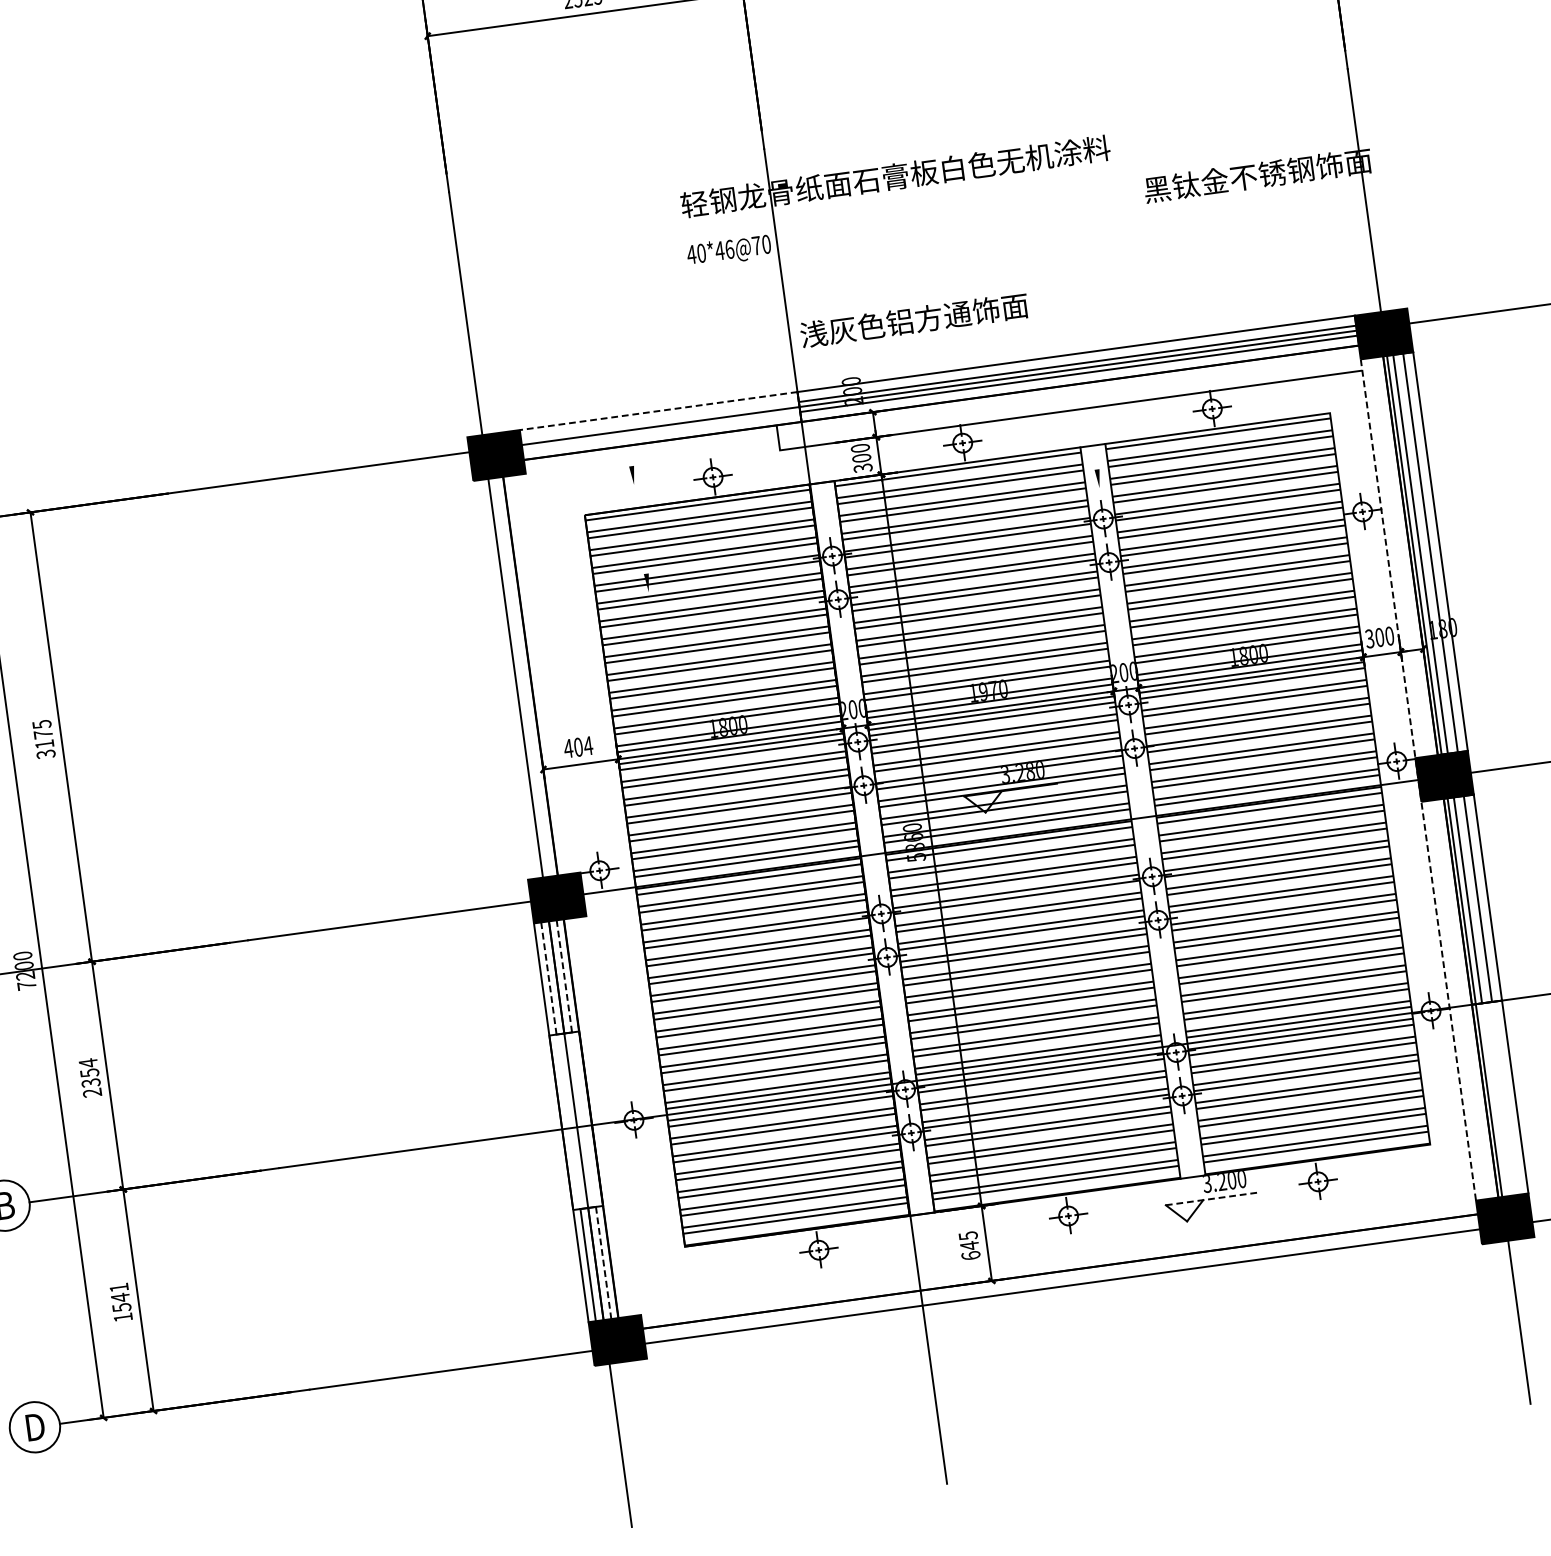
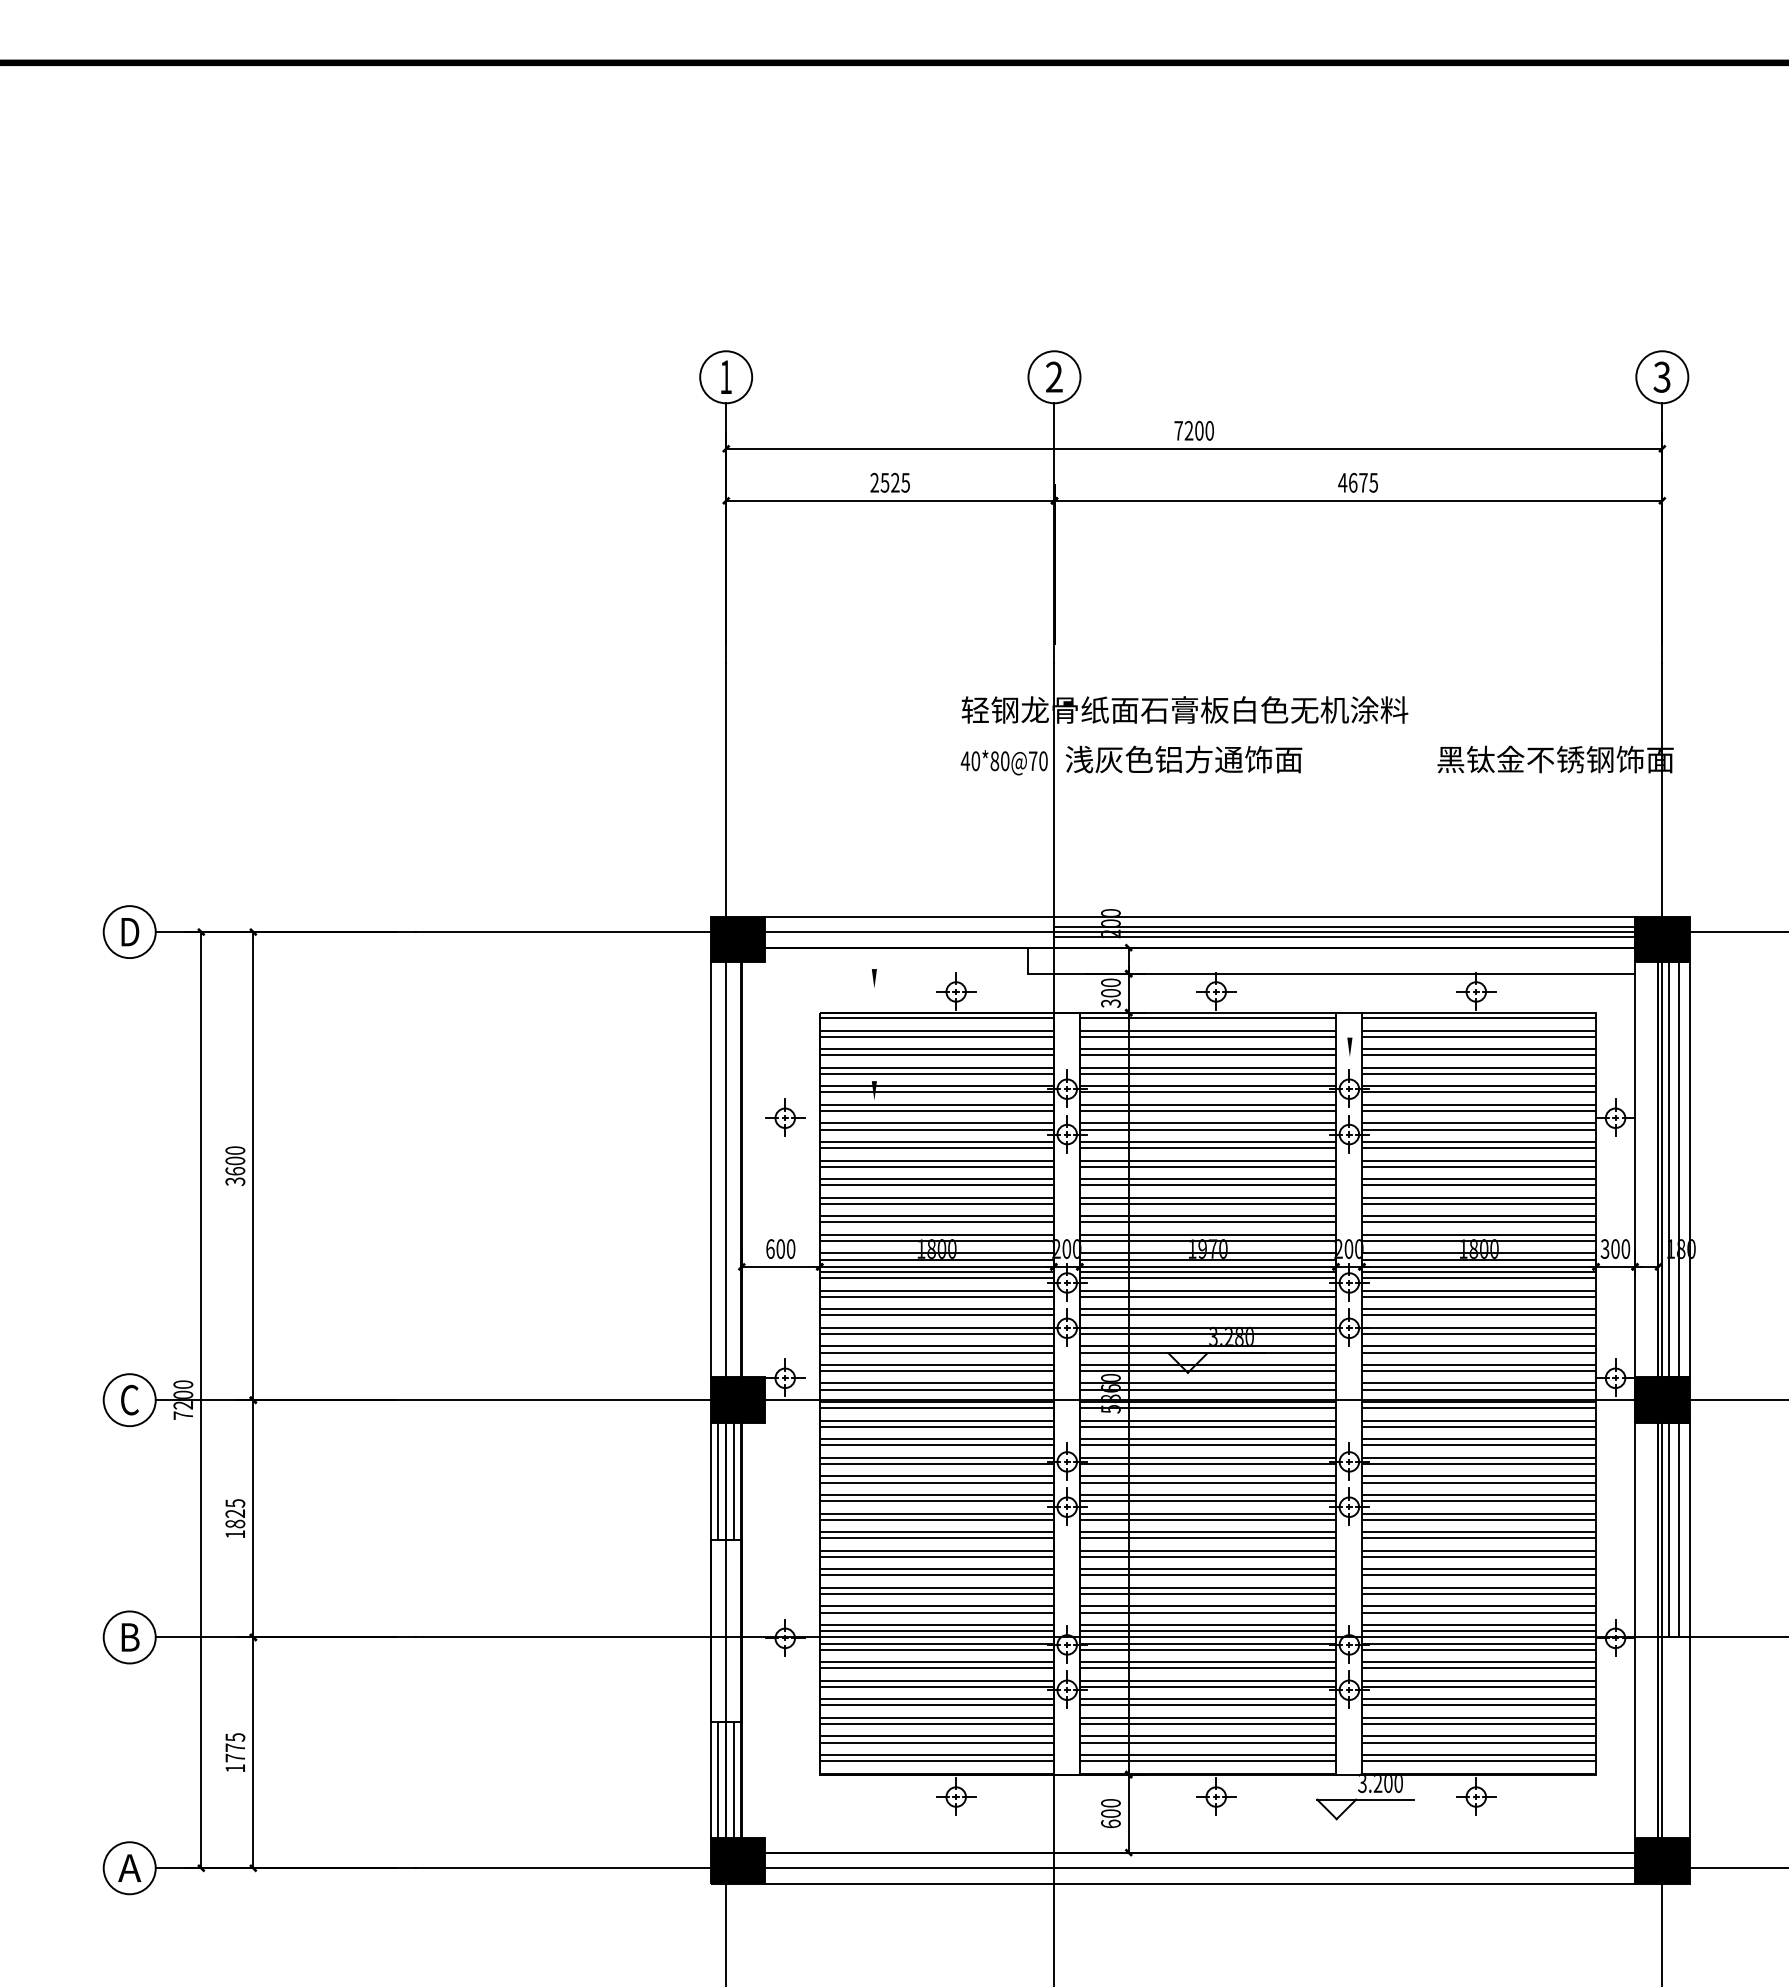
text: (724, 250) -> (999, 761), 40*46@70 -> 40*80@70
text: (913, 320) -> (1183, 759), moved
line: (658, 411) -> (909, 916), dashed -> solid
part: (565, 620) -> (785, 1117), added
line: (500, 680) -> (710, 1169), added
text: (43, 733) -> (235, 1160), 3175 -> 3600
text: (578, 746) -> (780, 1248), 404 -> 600
line: (1418, 780) -> (1635, 1400), dashed -> solid
line: (564, 975) -> (734, 1480), dashed -> solid
line: (549, 977) -> (718, 1480), dashed -> solid
text: (90, 1077) -> (235, 1518), 2354 -> 1825
line: (1212, 1198) -> (1365, 1799), dashed -> solid
text: (968, 1240) -> (1110, 1808), 645 -> 600
line: (603, 1263) -> (734, 1780), dashed -> solid
text: (120, 1297) -> (235, 1747), 1541 -> 1775
line: (1064, 1301) -> (1200, 1883), added
text: (34, 1426) -> (129, 1867), D -> A

